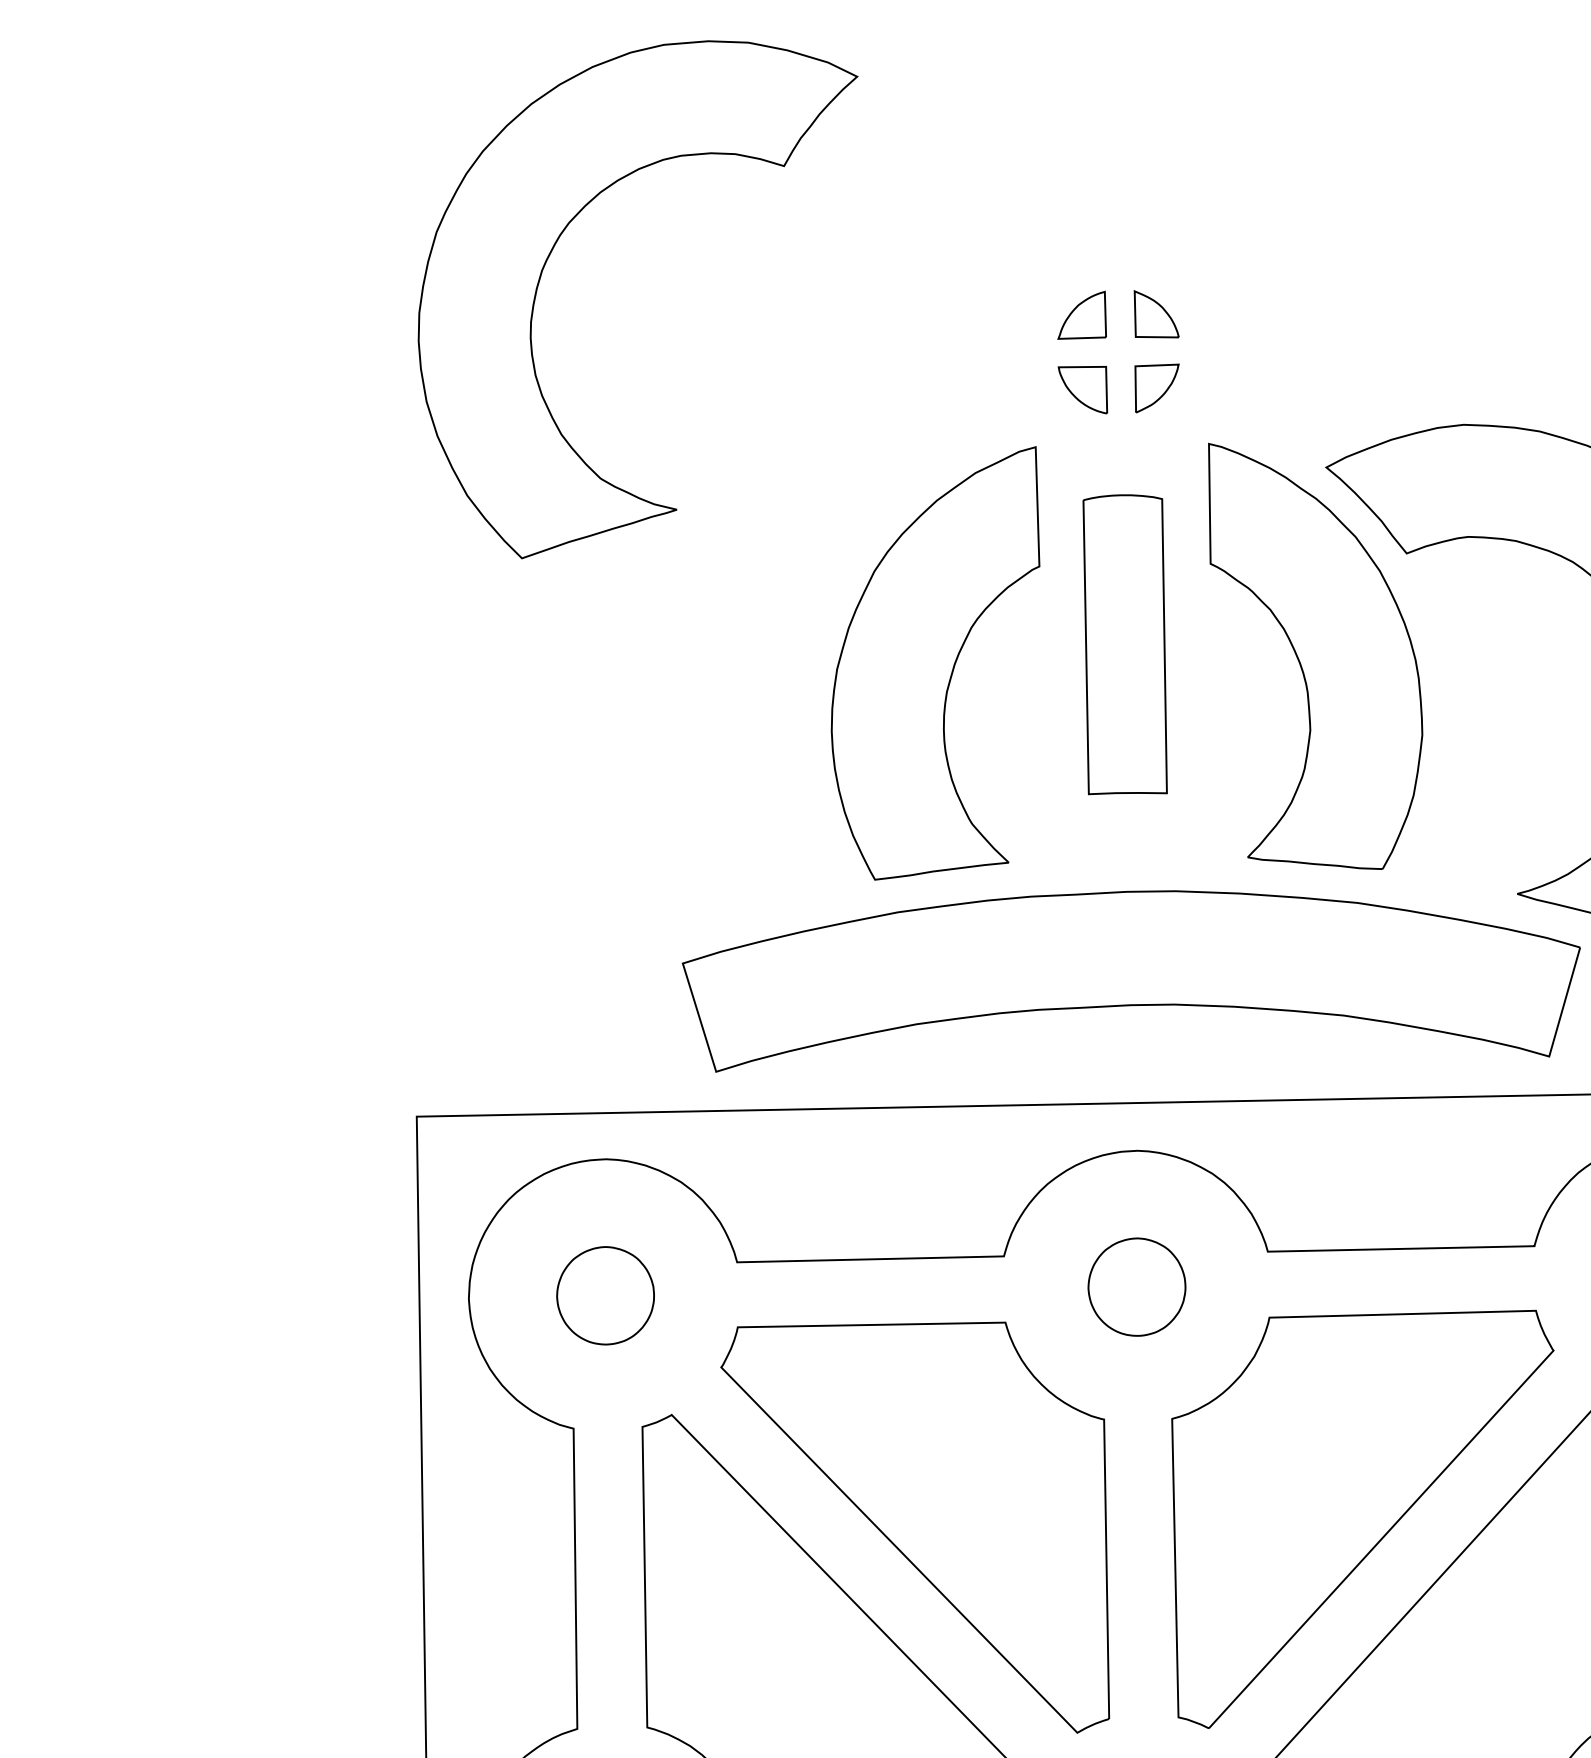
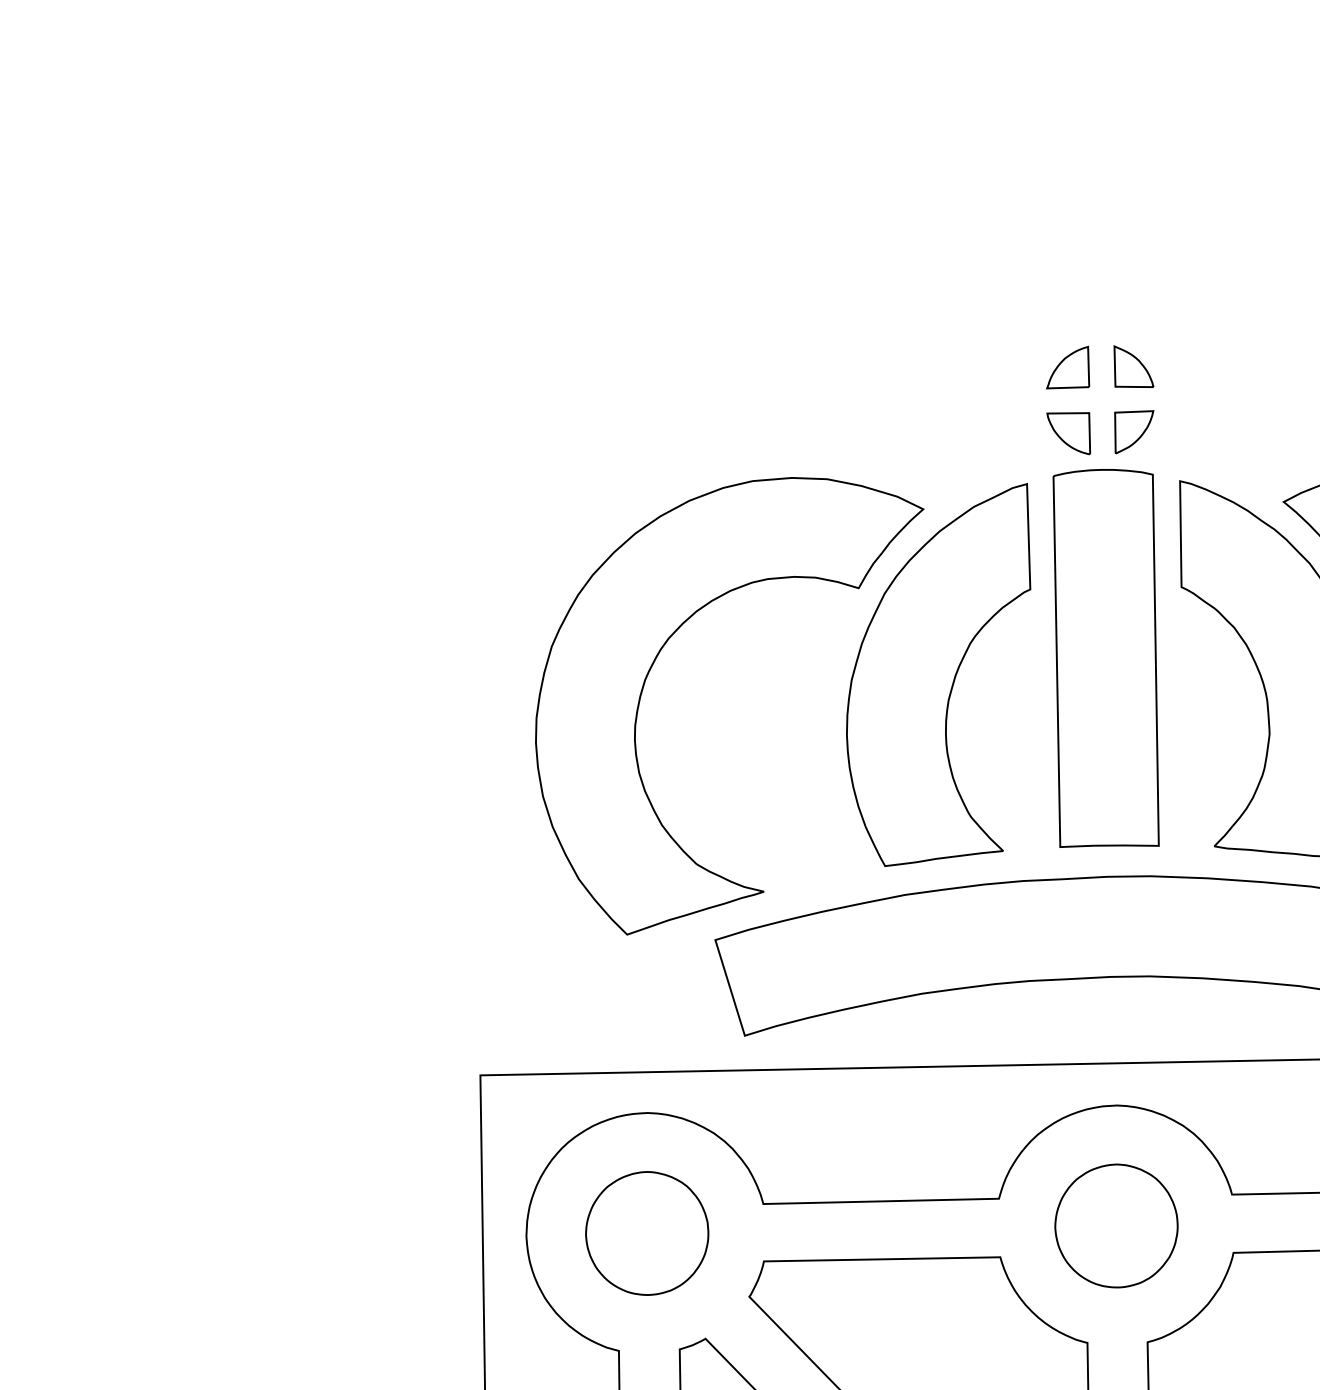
part: (550, 255) -> (652, 667), moved
part: (1124, 644) -> (1105, 658), size x1.43
part: (1136, 1286) -> (1116, 1225), size x1.43
part: (605, 1295) -> (647, 1233), size x1.43

